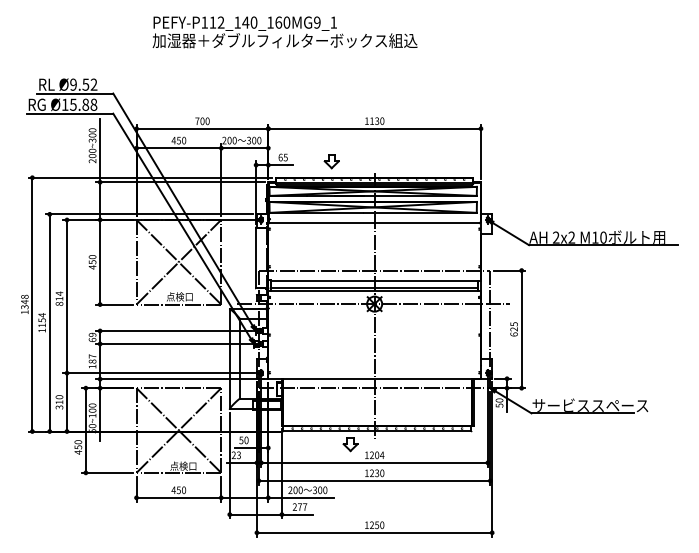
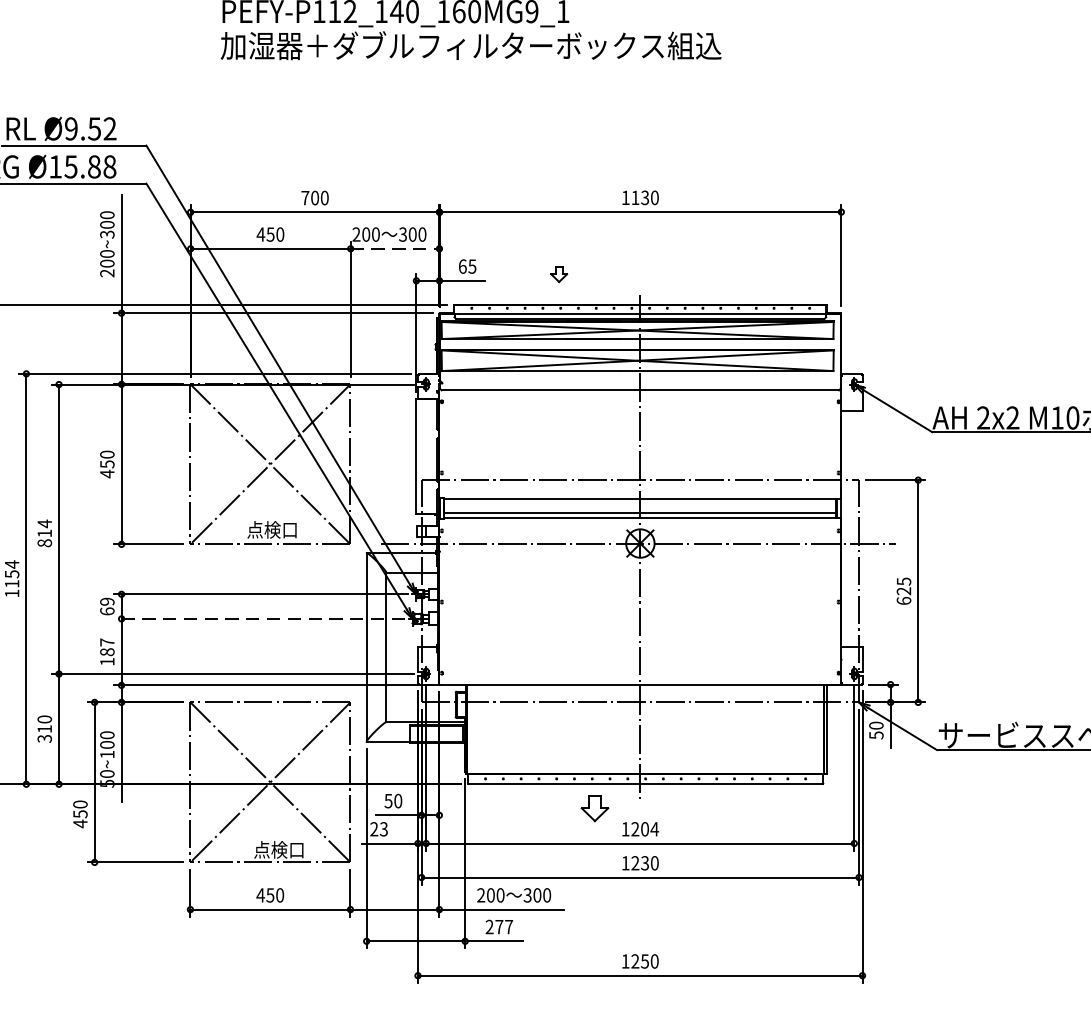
line: (245, 148) -> (396, 249), solid -> dashed
part: (331, 161) -> (558, 274), size x0.6
line: (173, 344) -> (260, 619), solid -> dashed

